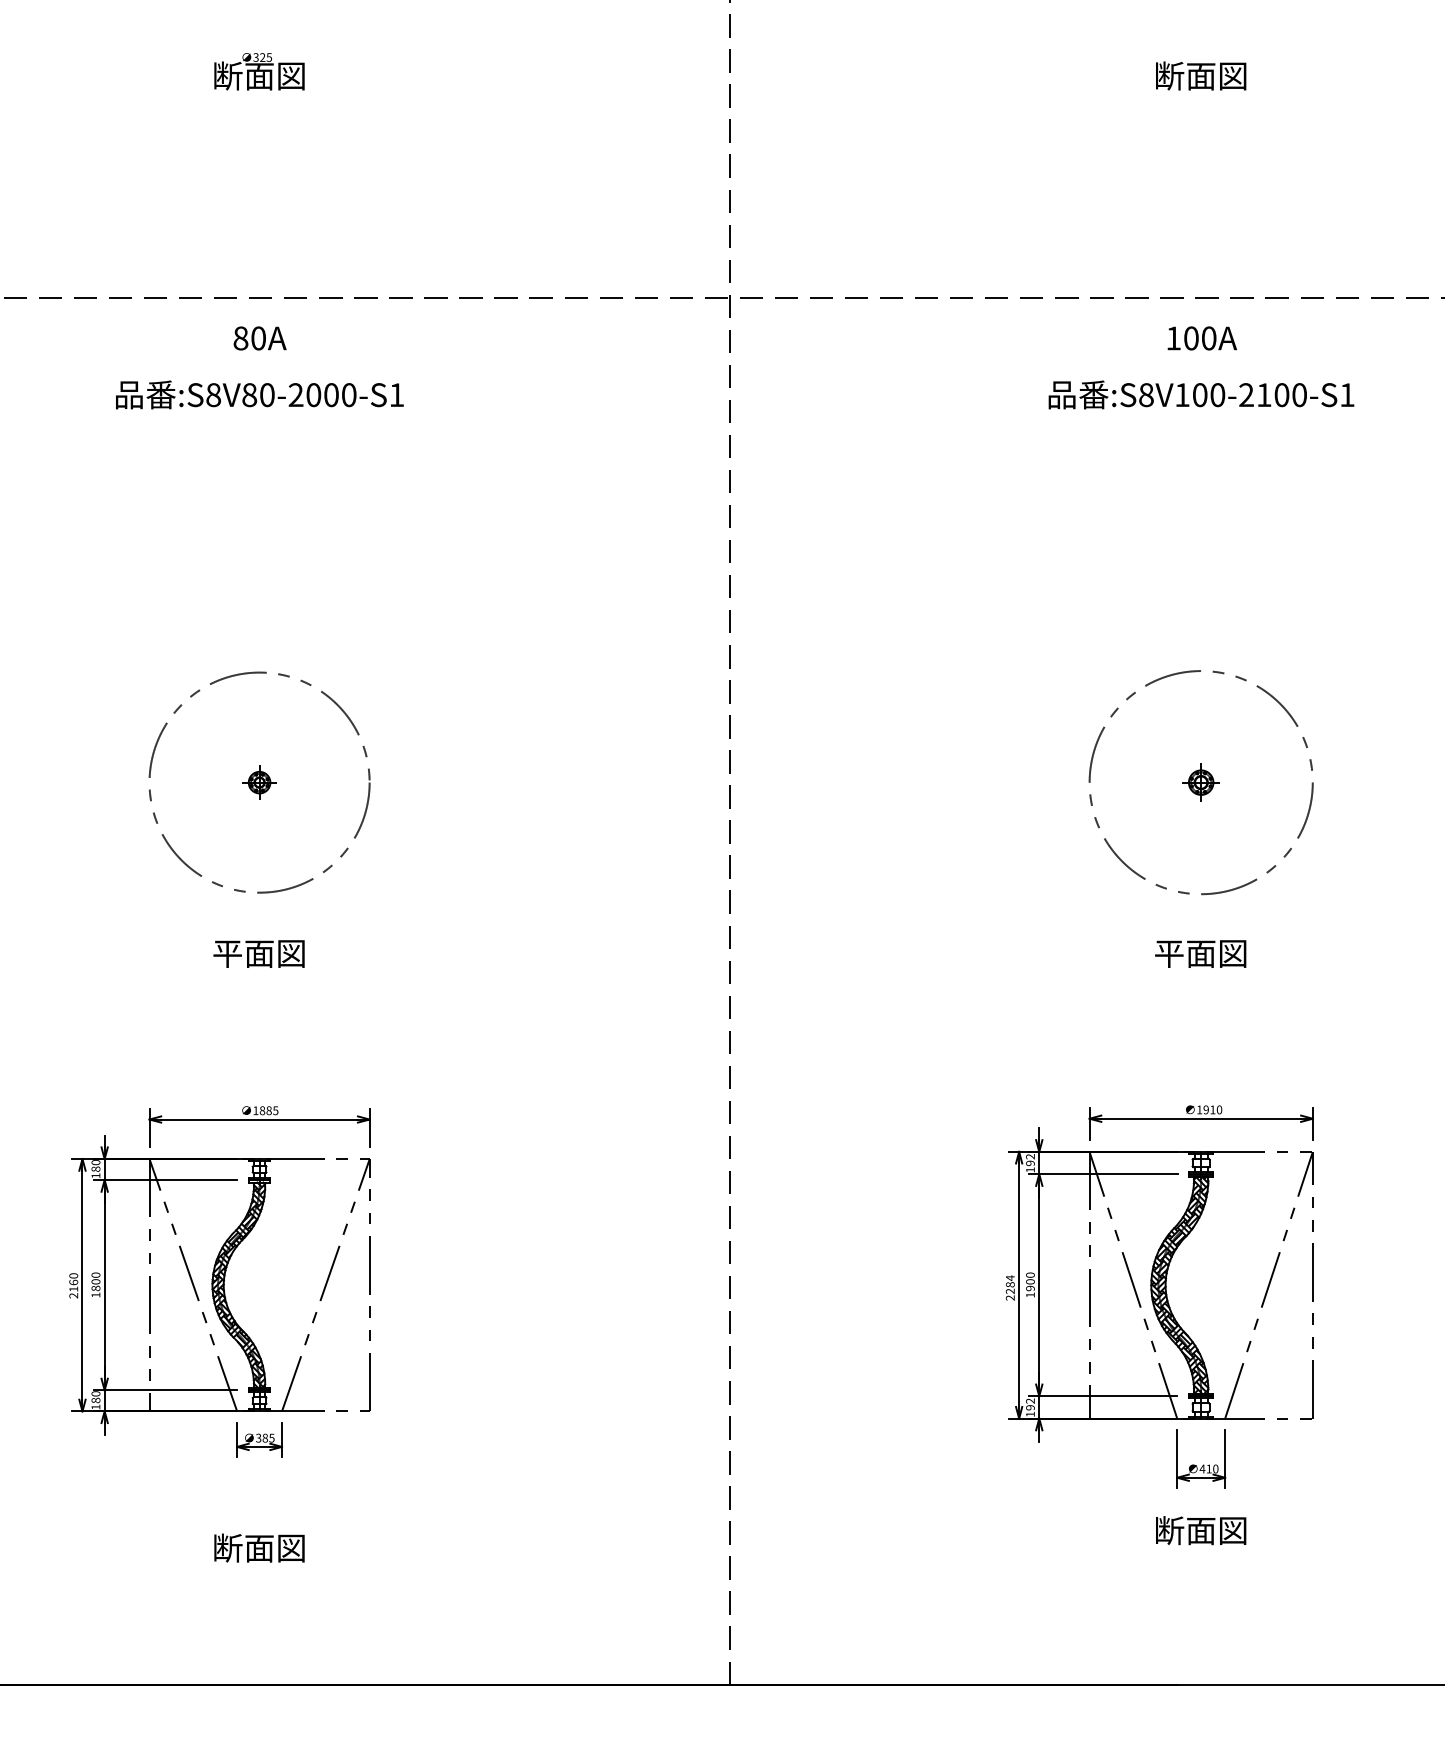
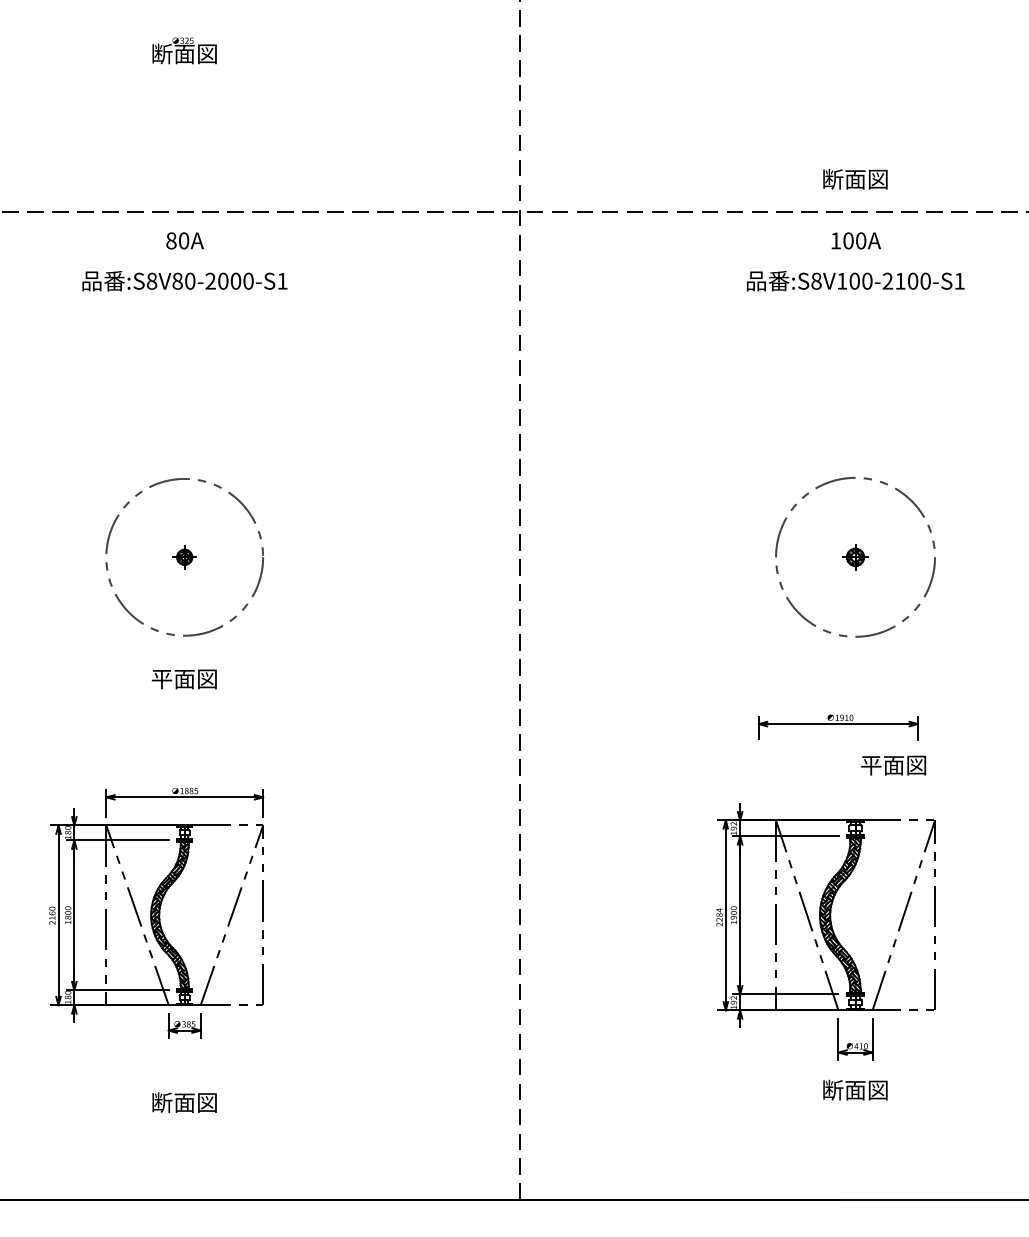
text: (1201, 75) -> (855, 178), moved
text: (1200, 953) -> (893, 765), moved
part: (1200, 1122) -> (837, 726), moved

